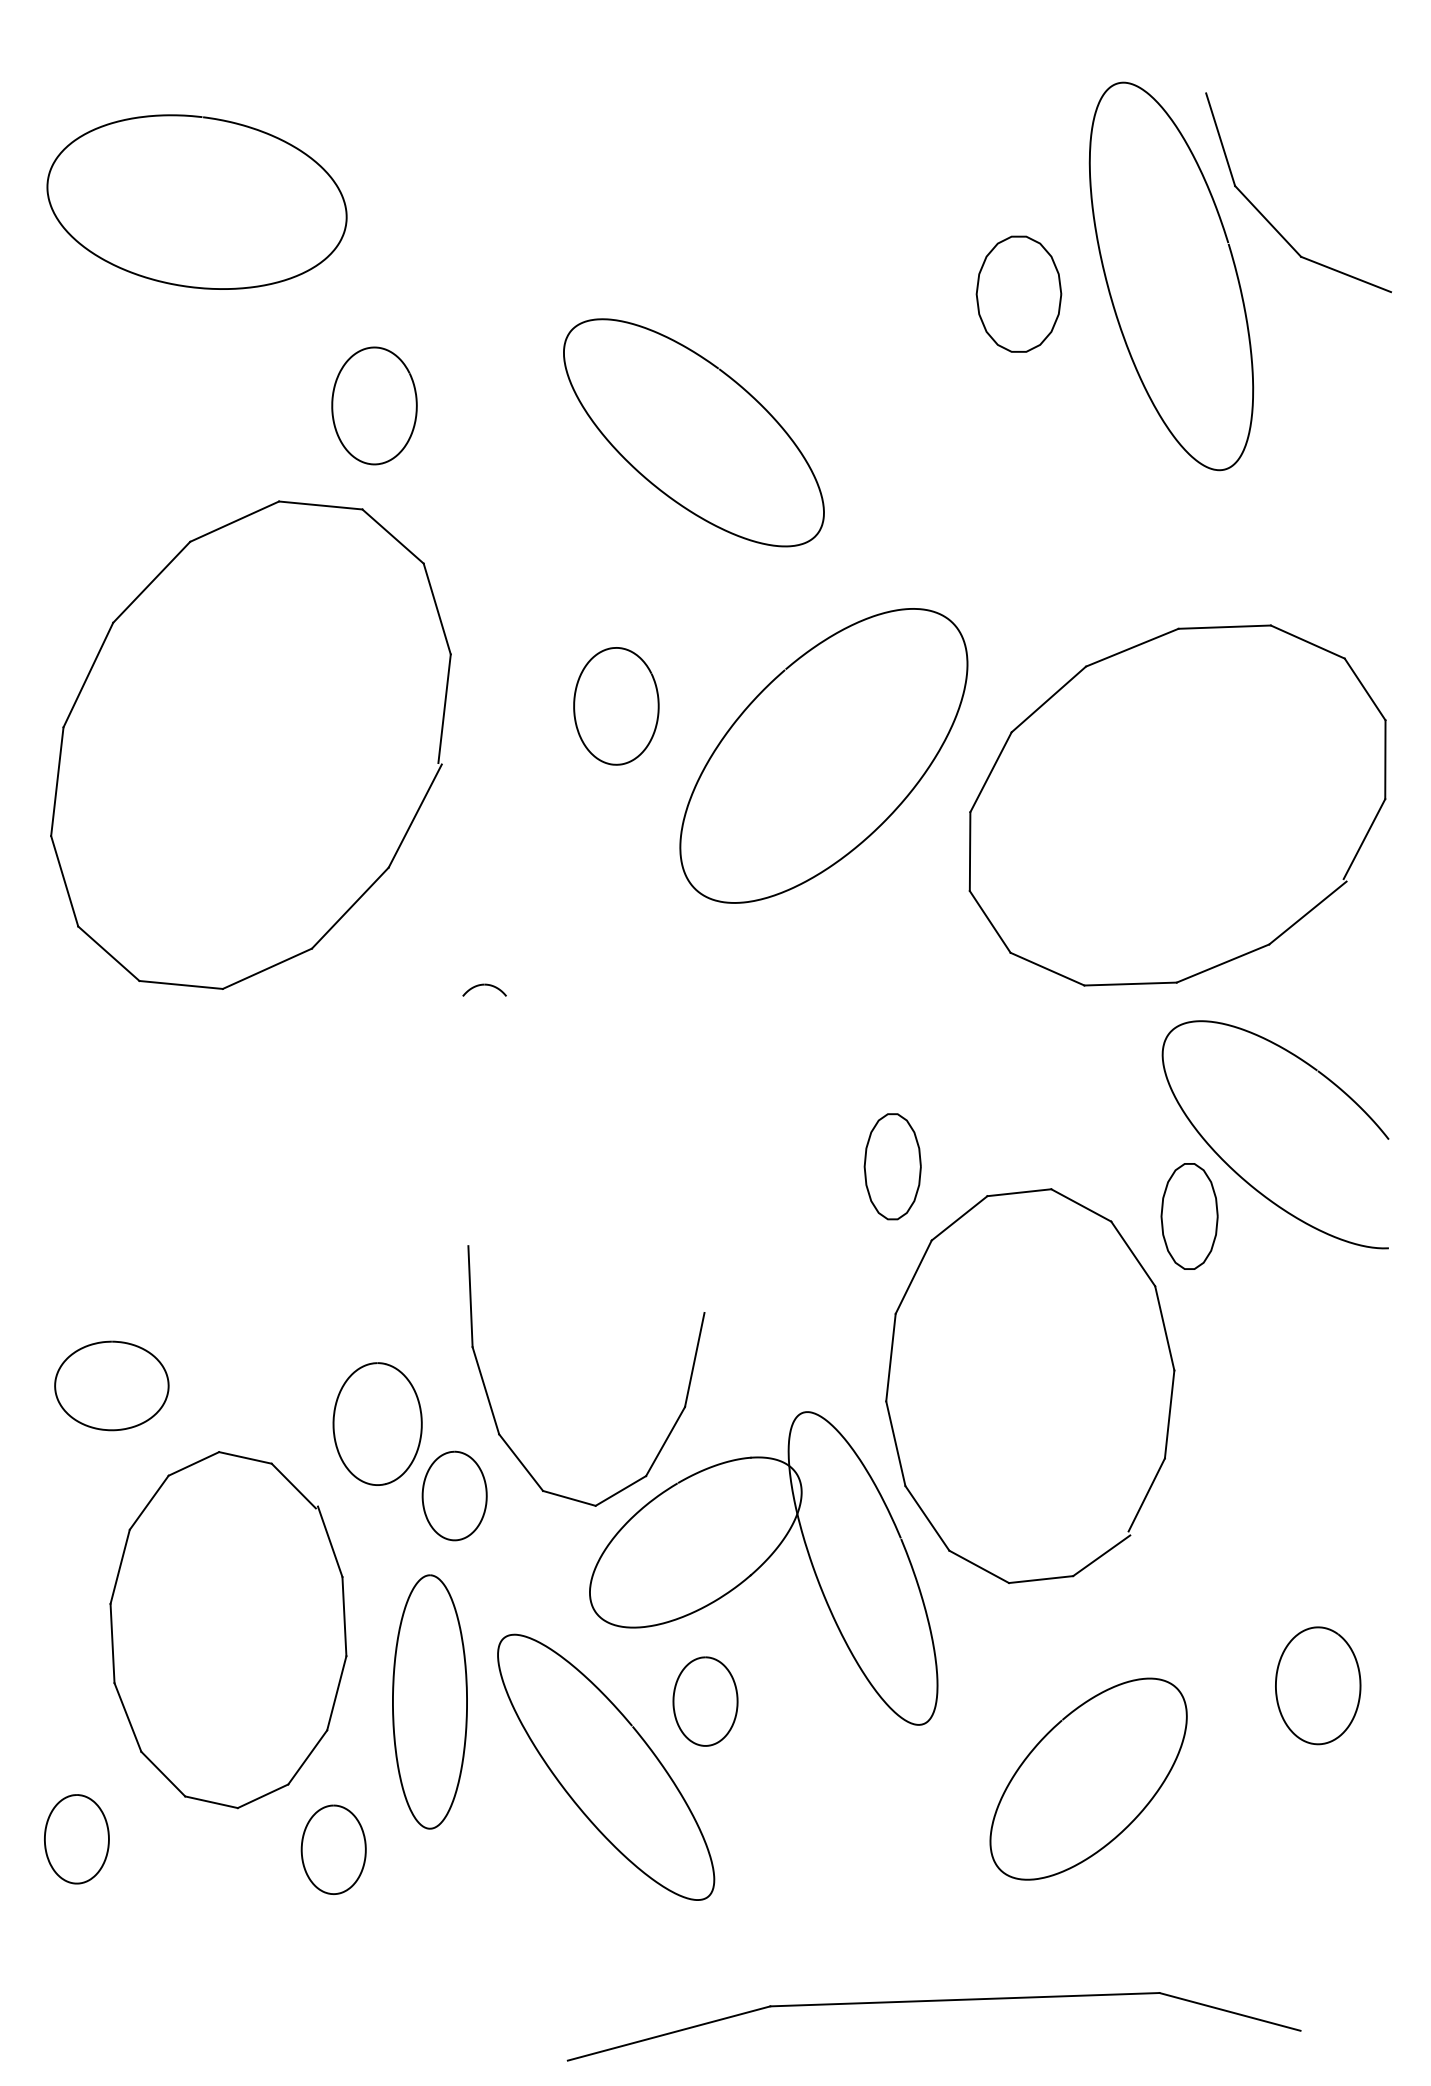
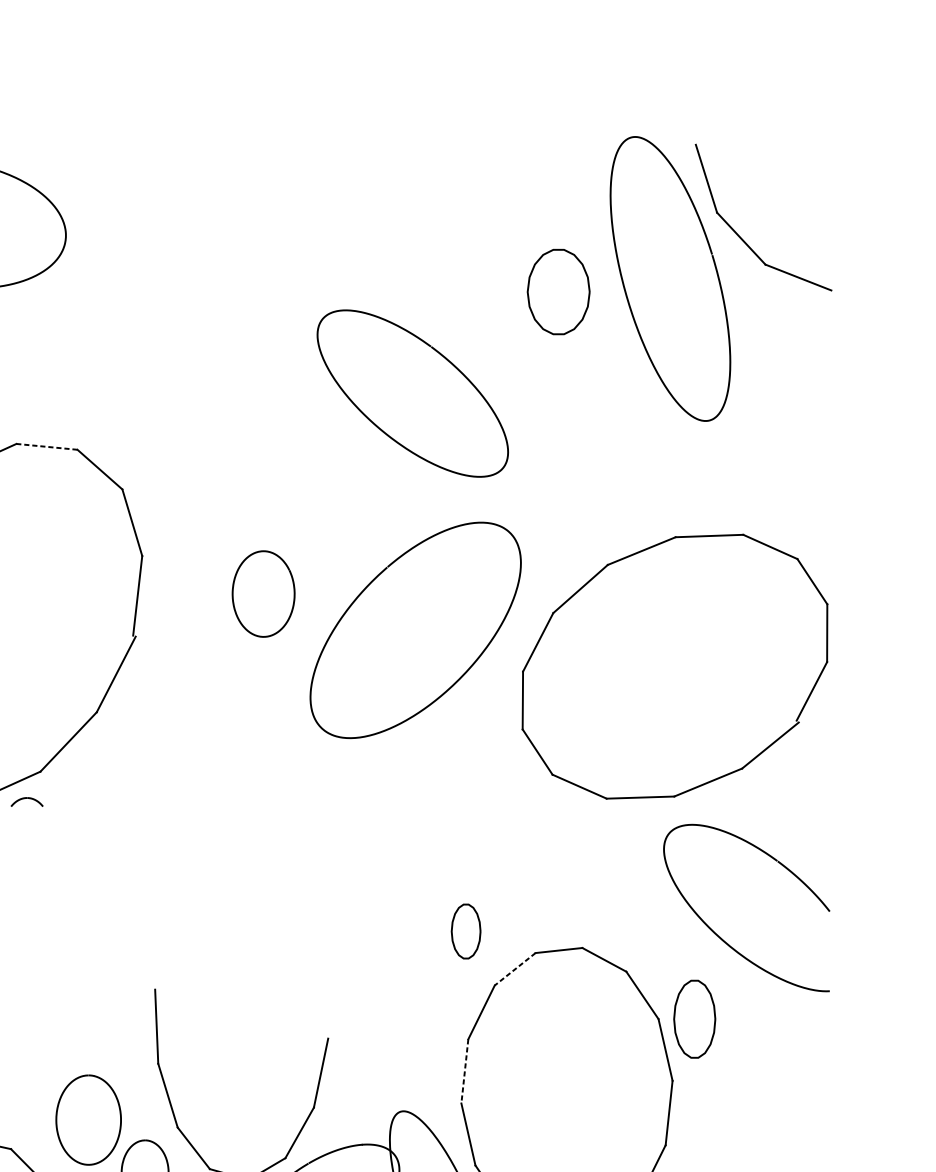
curve: (333, 405) -> (56, 373), removed
curve: (650, 480) -> (380, 428), moved
line: (320, 505) -> (46, 446), solid -> dashed
part: (484, 989) -> (26, 801), moved
part: (892, 1166) -> (465, 931), size x0.7
part: (1189, 1216) -> (694, 1019), moved
line: (959, 1218) -> (515, 969), solid -> dashed
line: (890, 1358) -> (464, 1072), solid -> dashed

